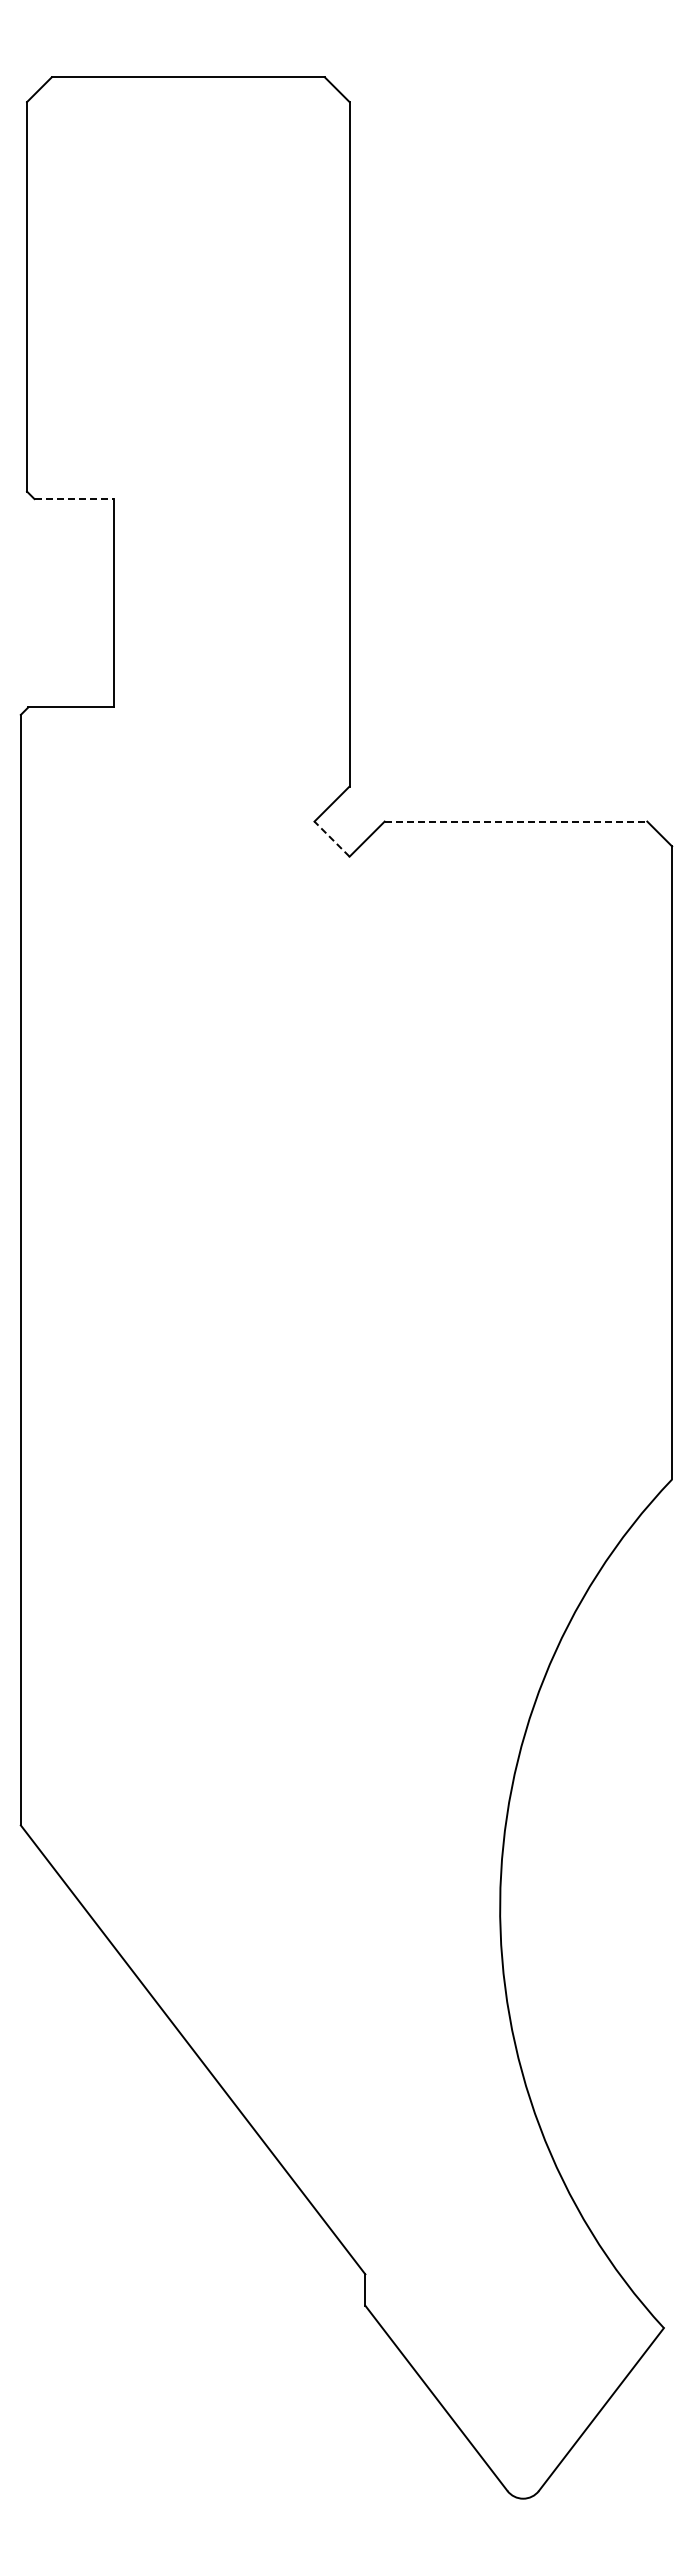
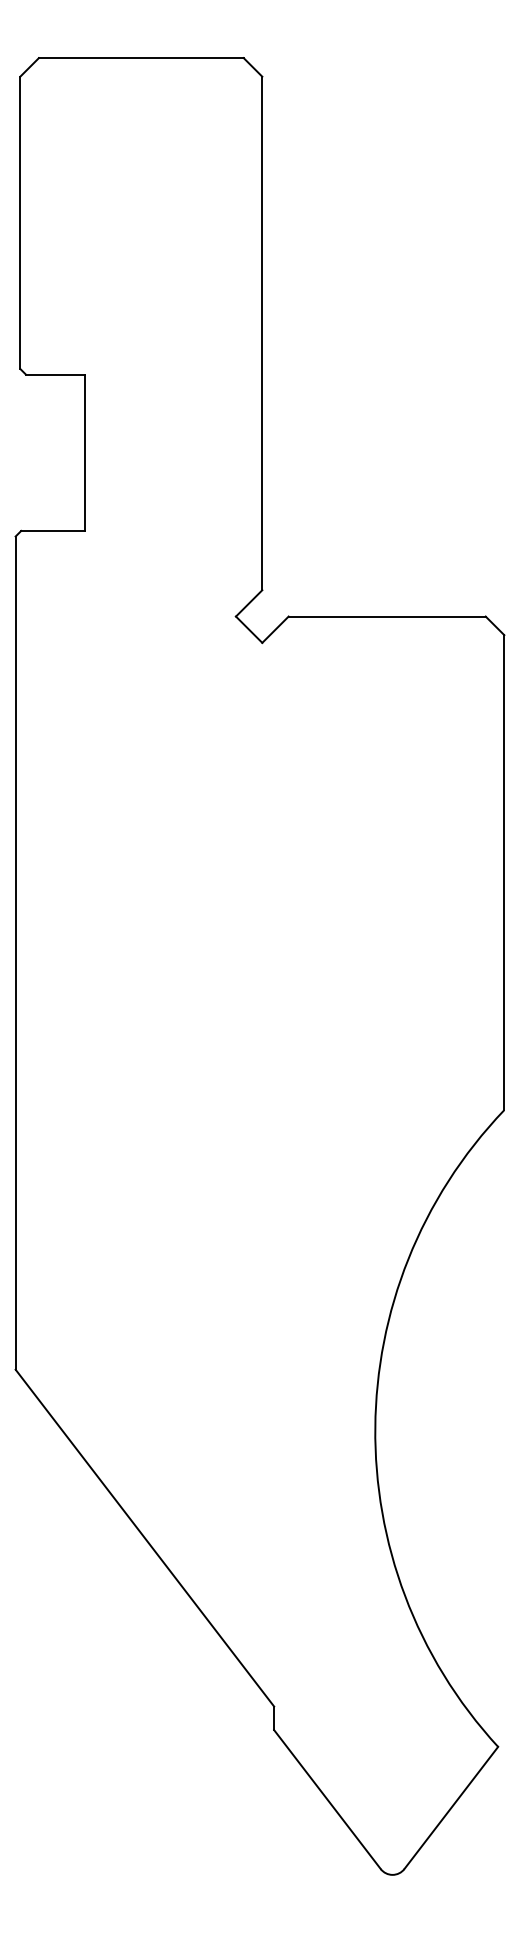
line: (74, 499) -> (55, 374), dashed -> solid
line: (516, 821) -> (387, 616), dashed -> solid
line: (332, 839) -> (249, 629), dashed -> solid

